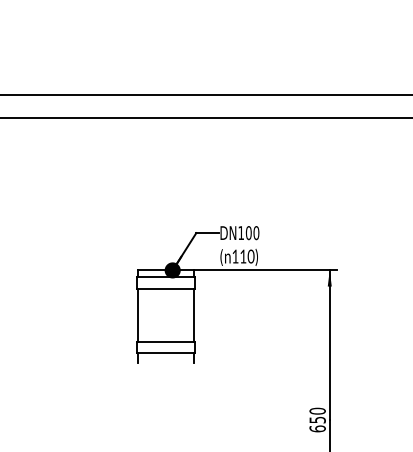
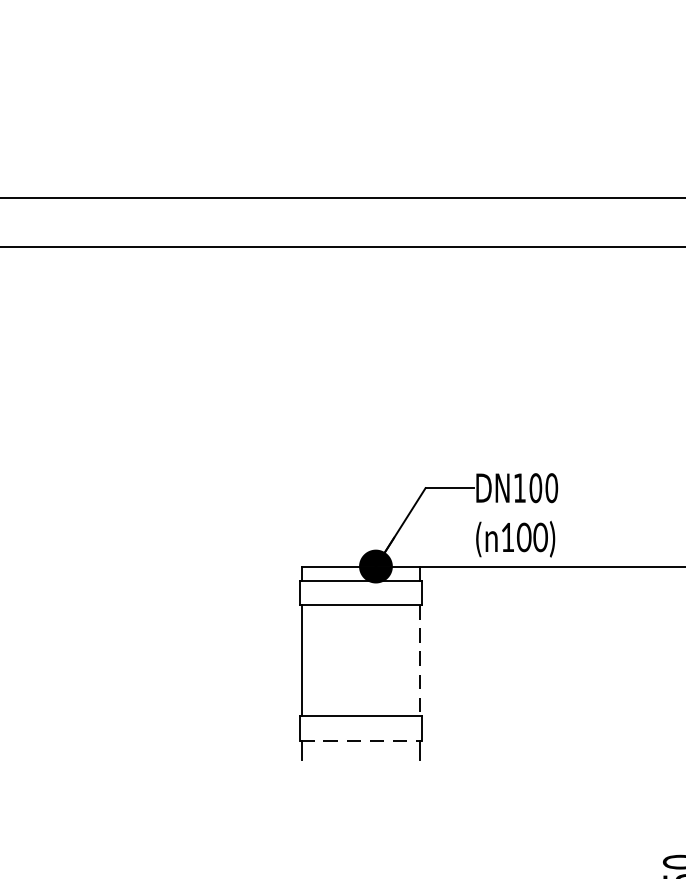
text: (242, 256) -> (522, 537), 110) -> 100)
line: (193, 315) -> (419, 661), solid -> dashed
line: (166, 353) -> (362, 740), solid -> dashed

